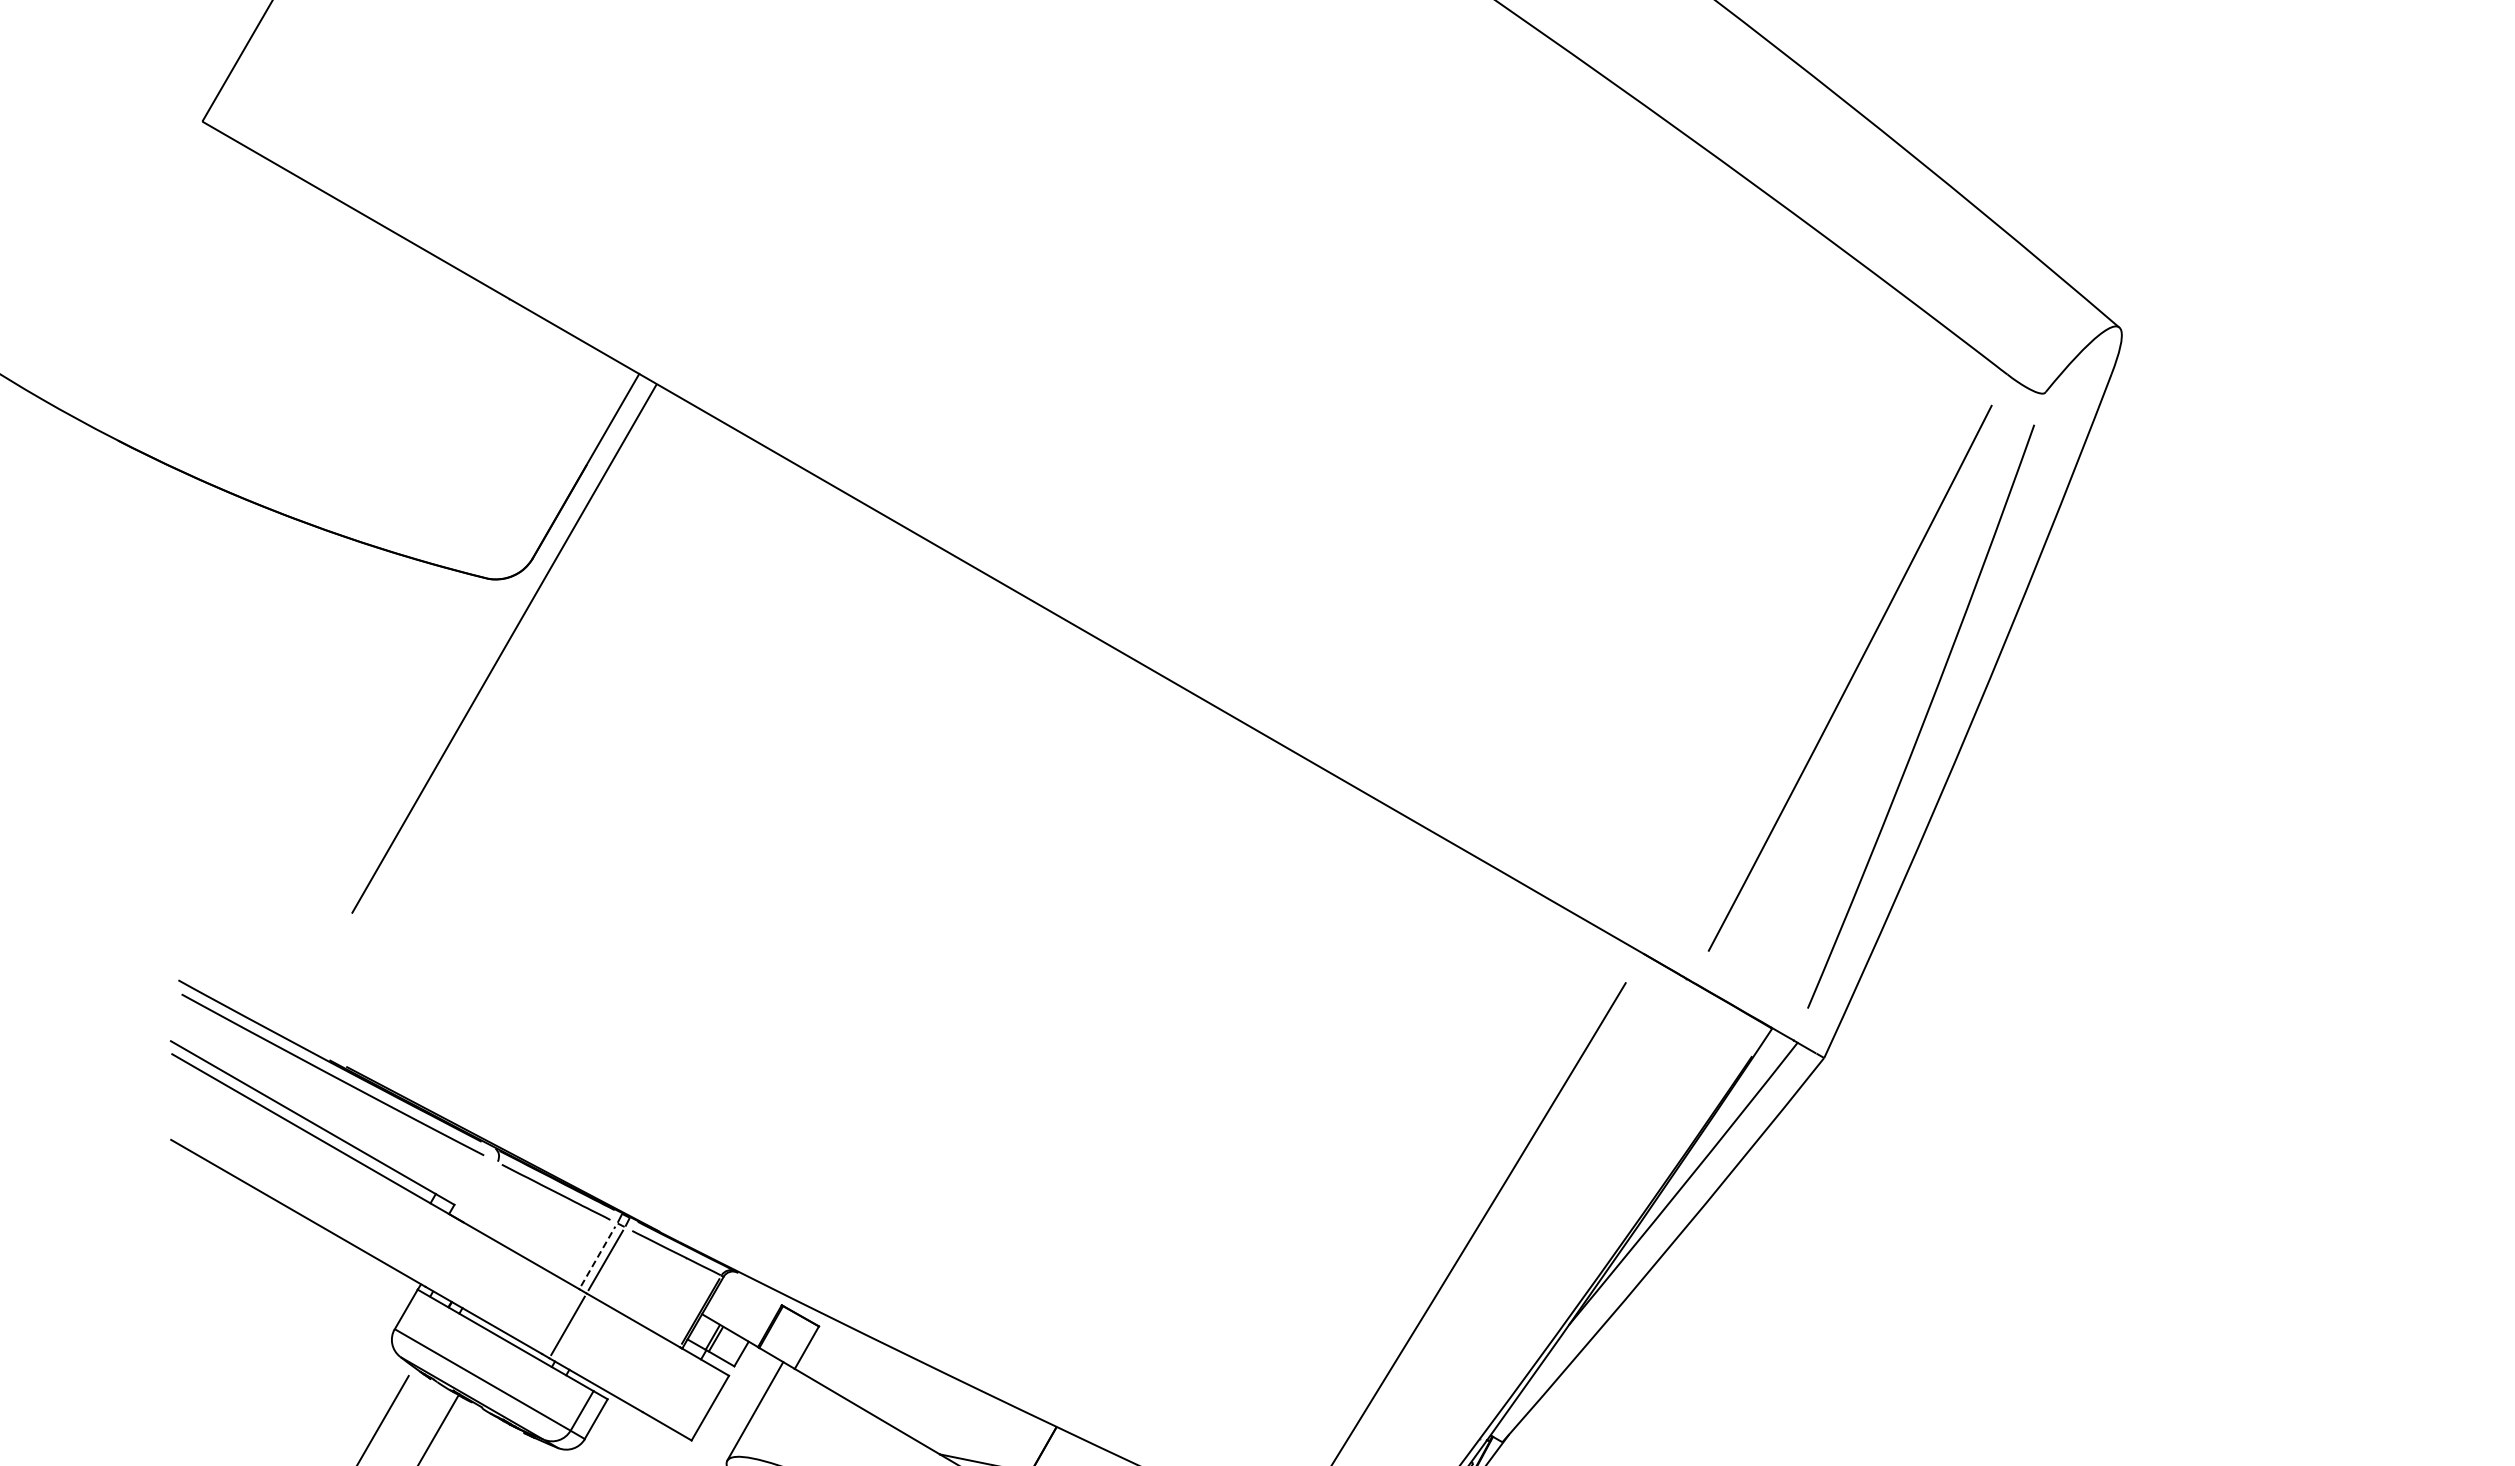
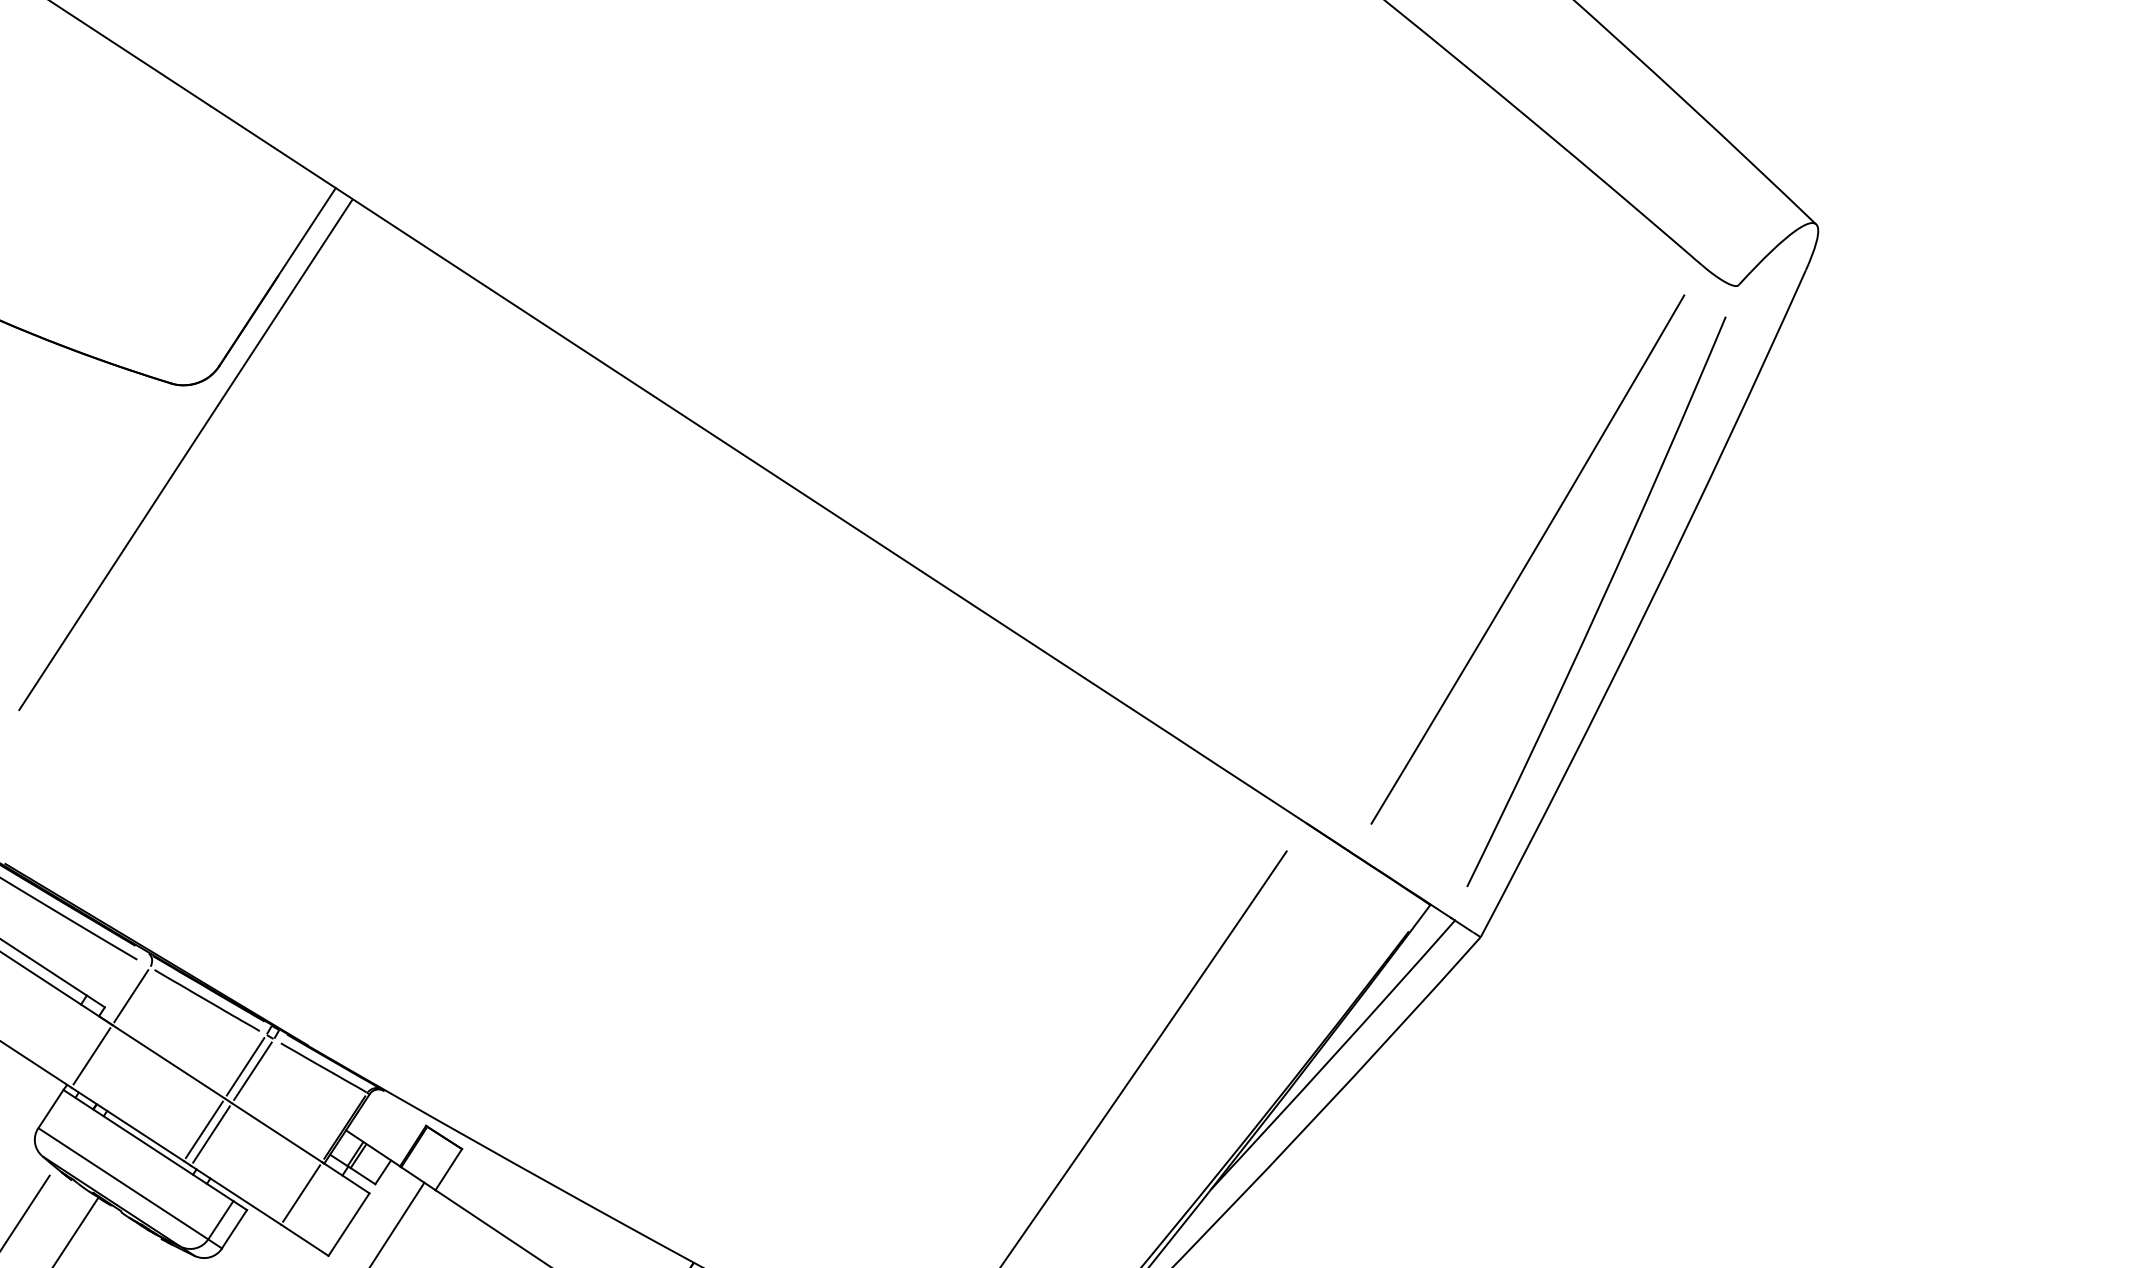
line: (479, 1192) -> (130, 996), added
line: (444, 1254) -> (92, 1056), added
line: (598, 1255) -> (245, 1065), dashed -> solid
line: (560, 1321) -> (204, 1129), added
line: (661, 1379) -> (301, 1193), added

